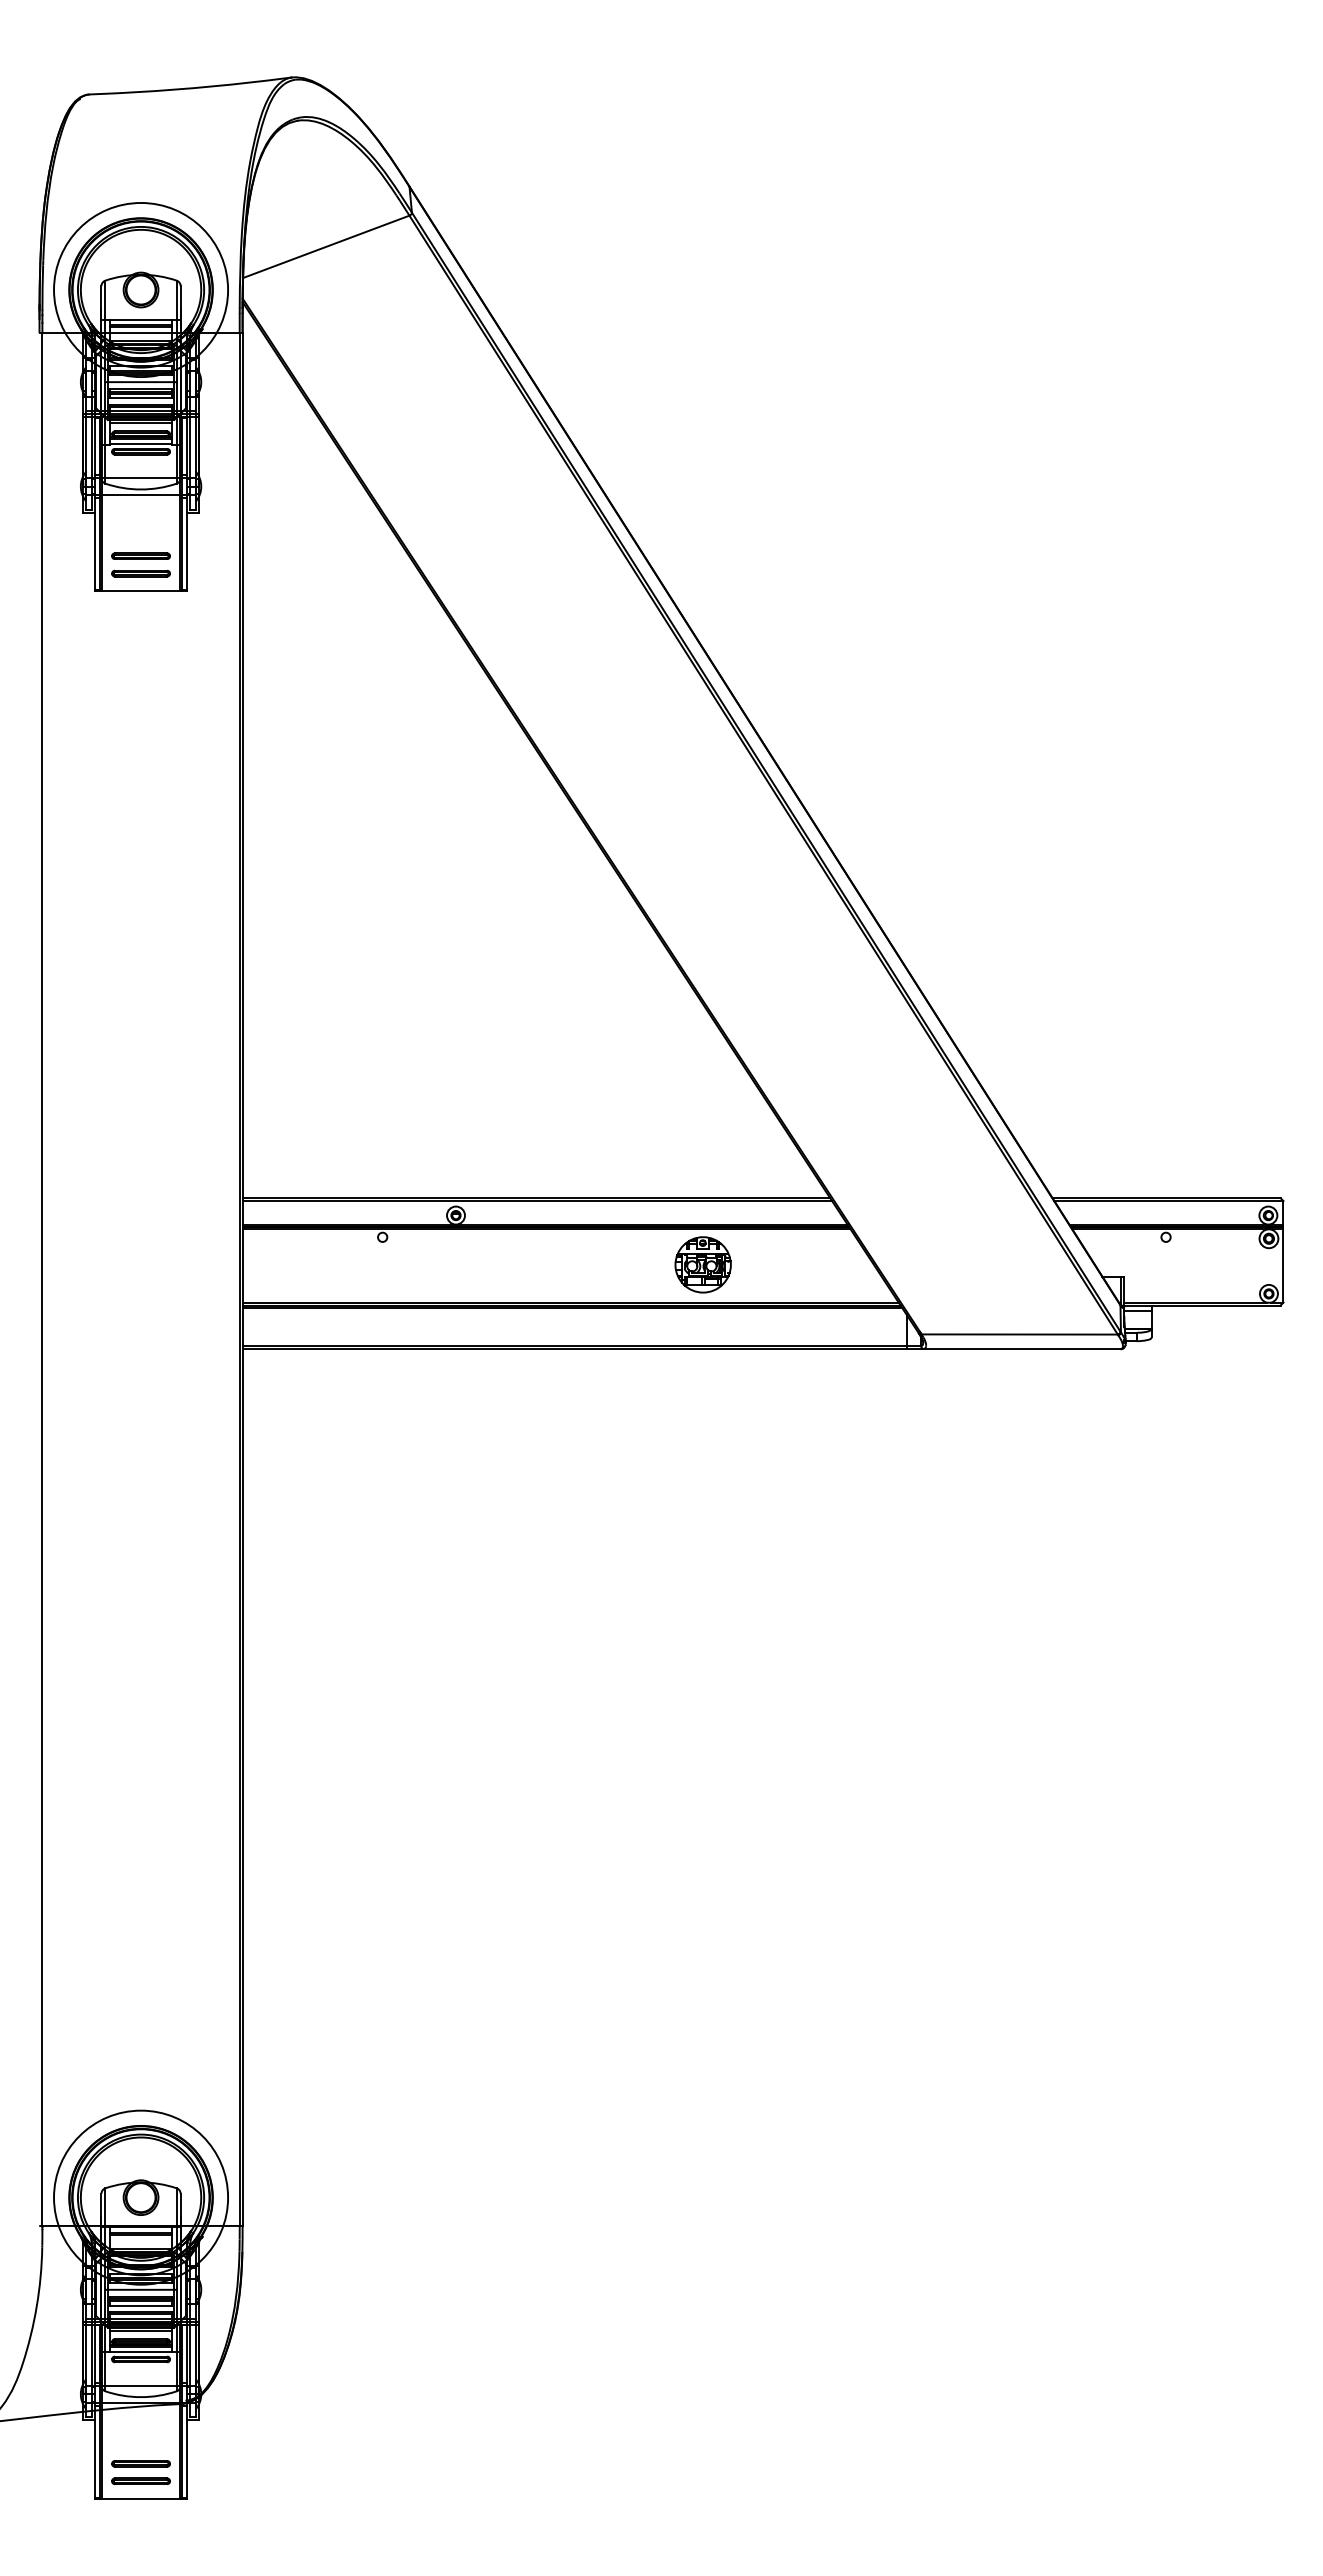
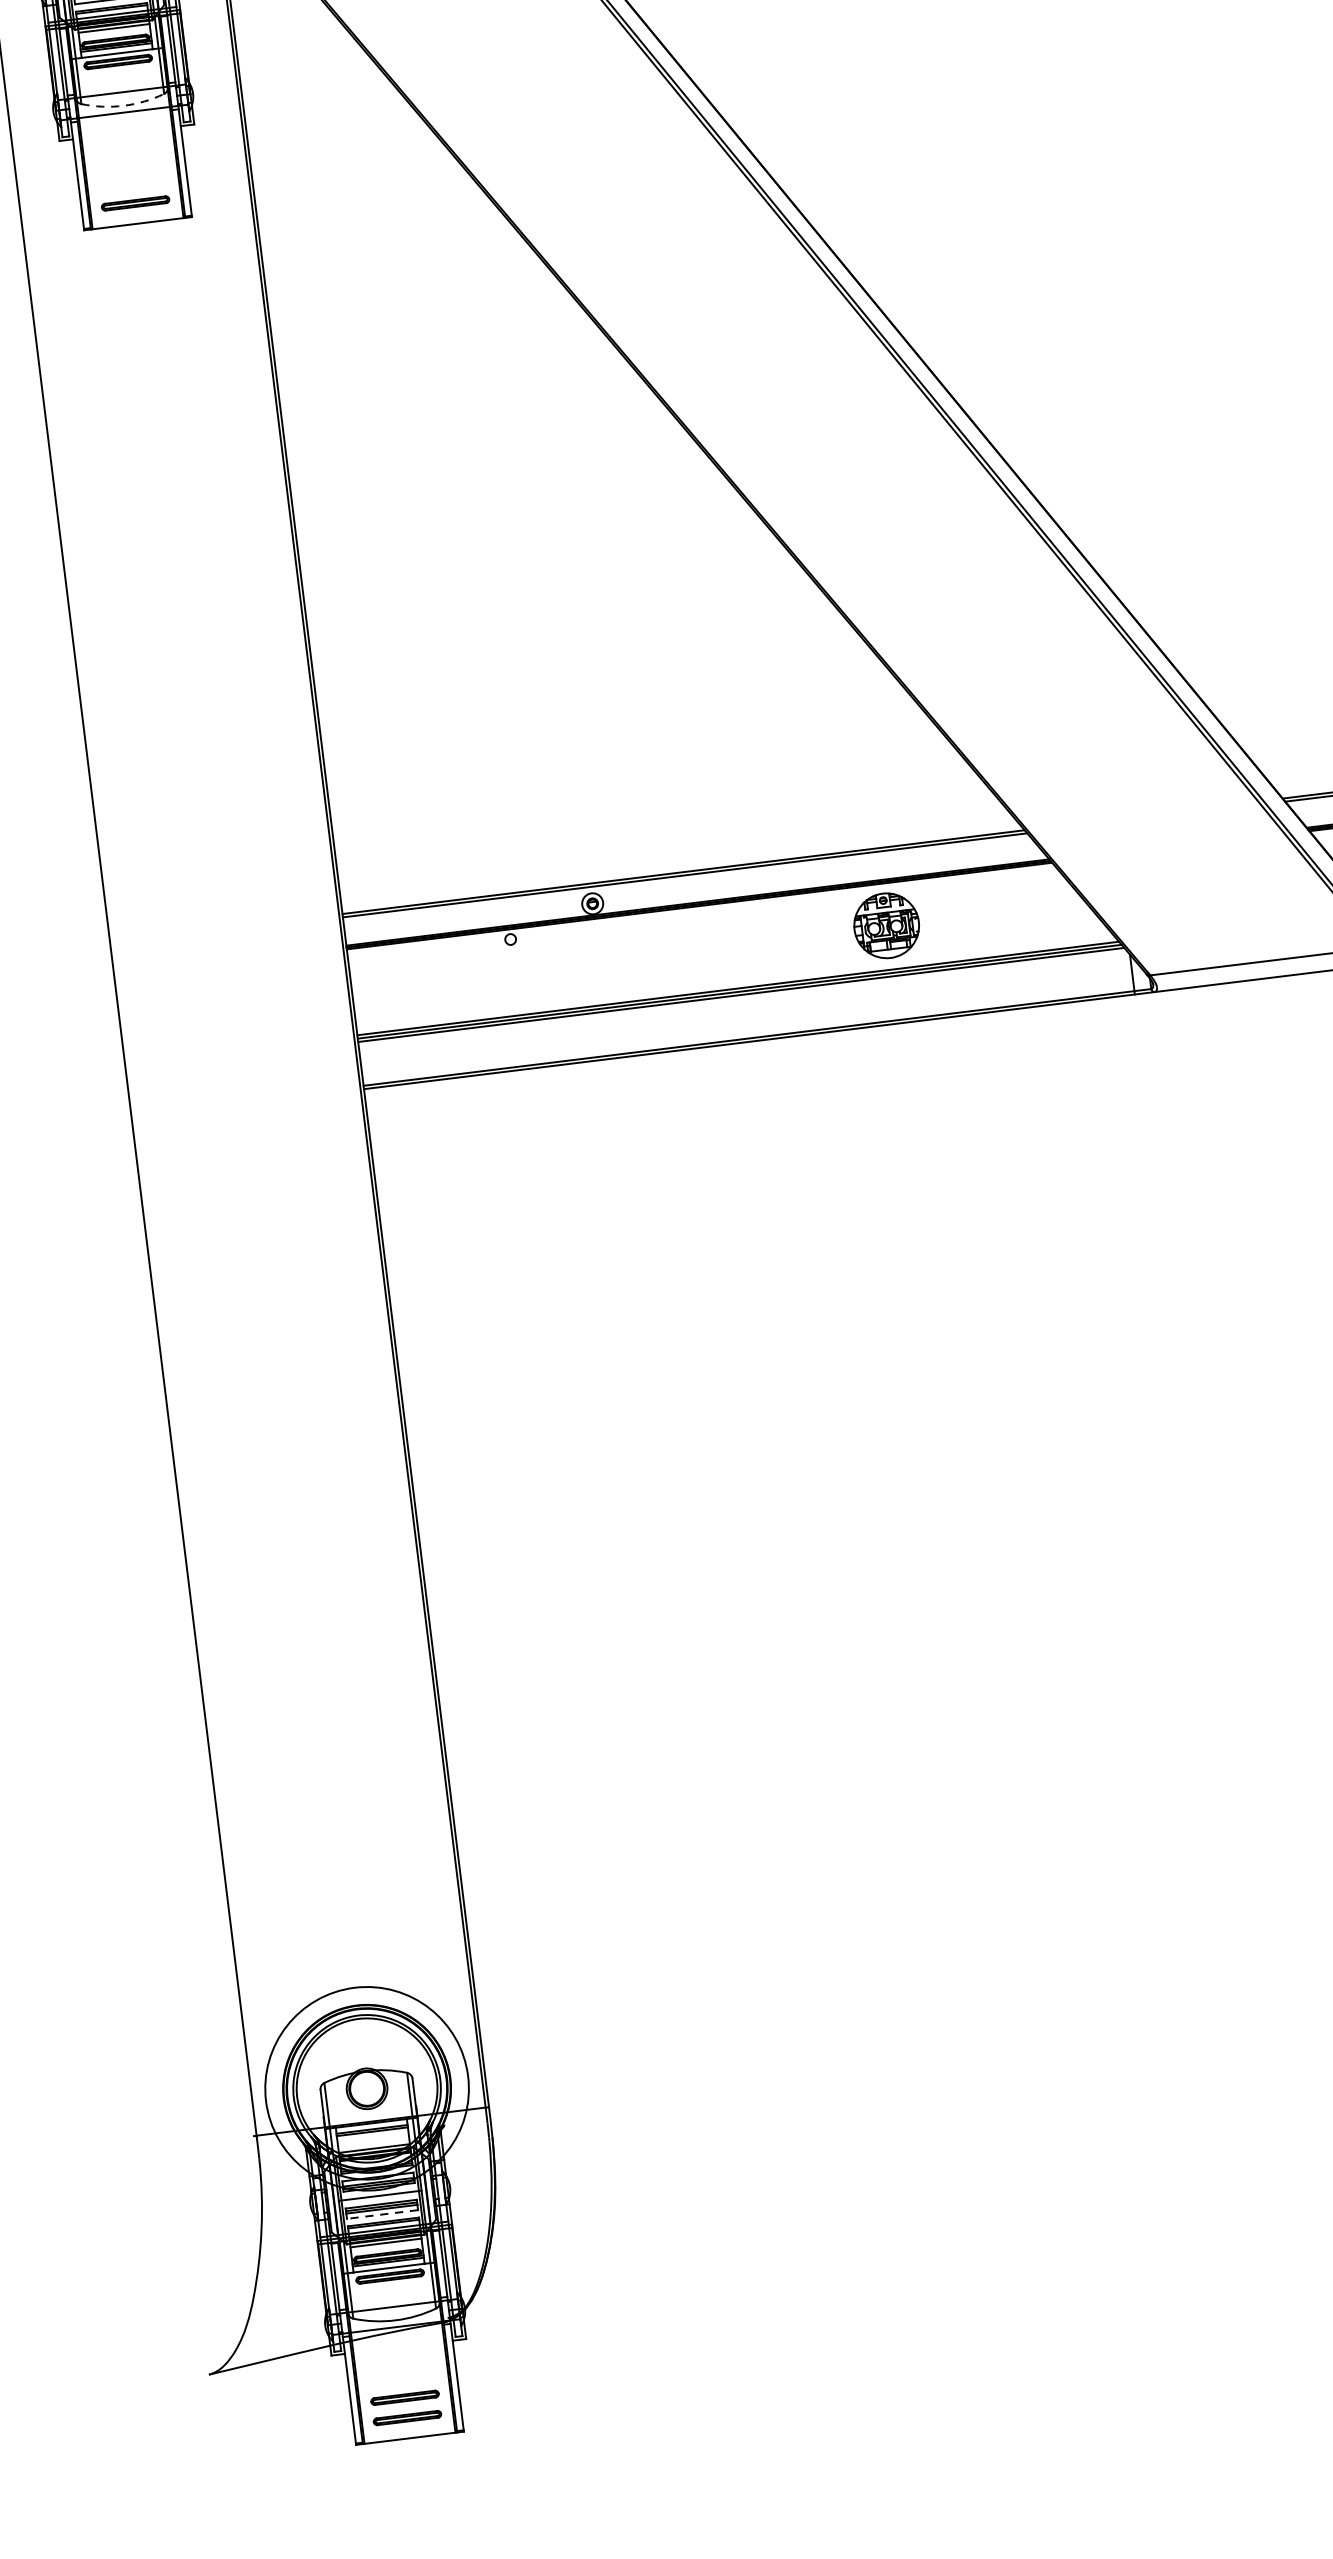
arc: (141, 489) -> (124, 105), solid -> dashed
part: (140, 555) -> (132, 182), removed
line: (141, 2305) -> (382, 2213), solid -> dashed

